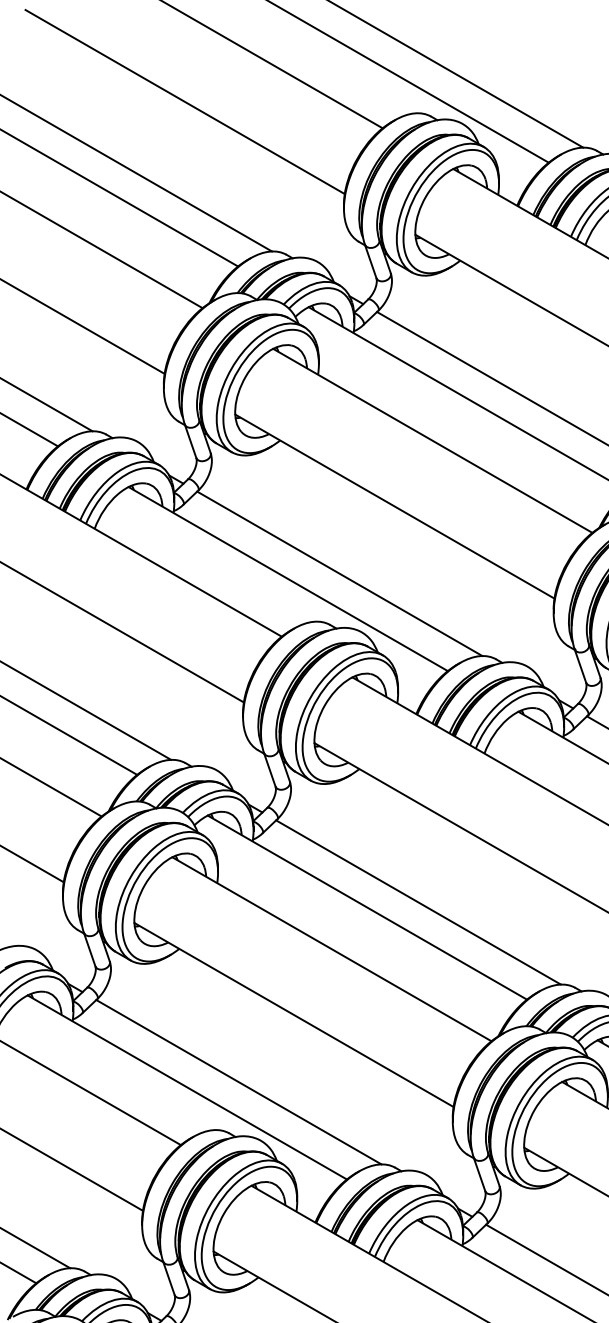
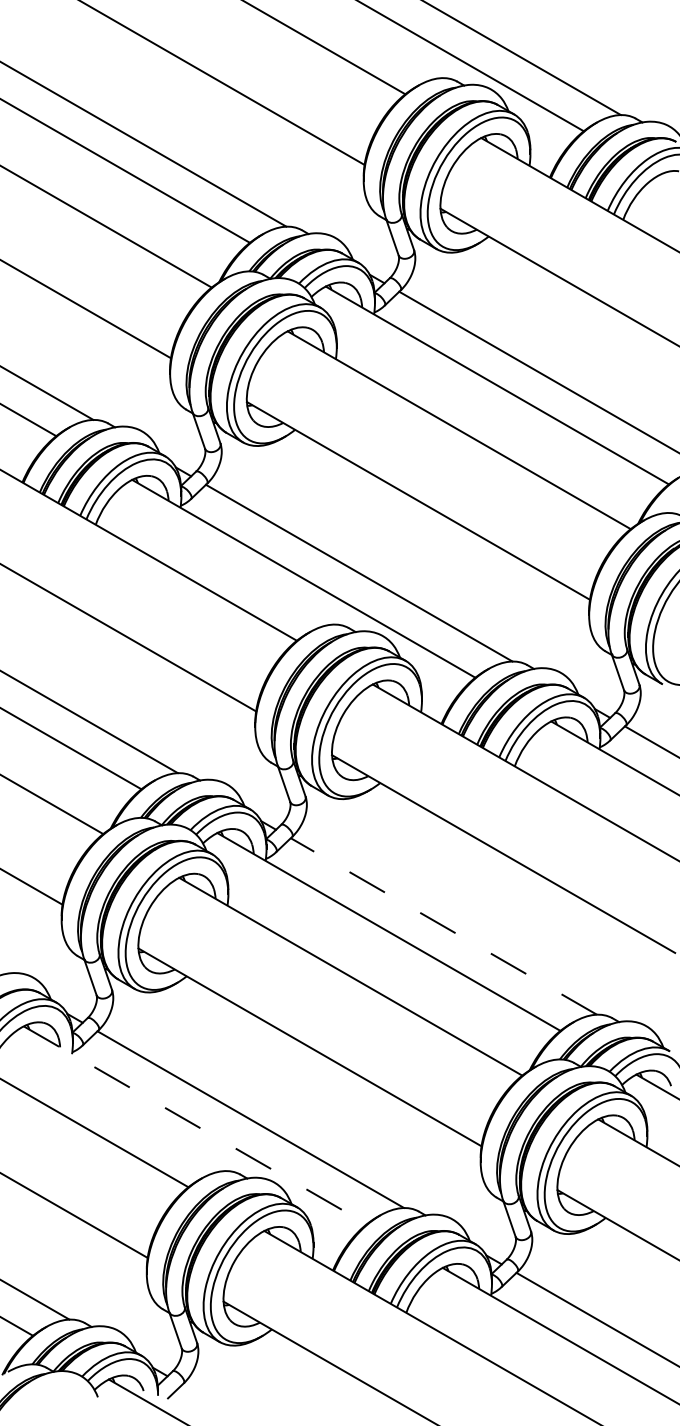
line: (418, 902) -> (443, 926), solid -> dashed
line: (187, 1087) -> (195, 1125), solid -> dashed

